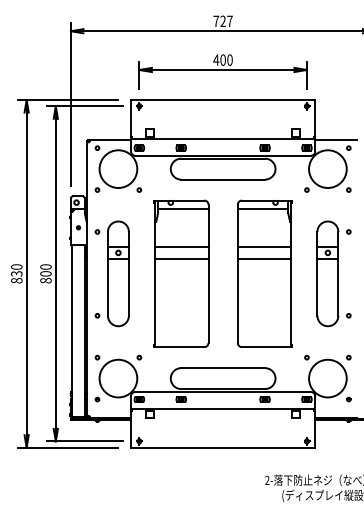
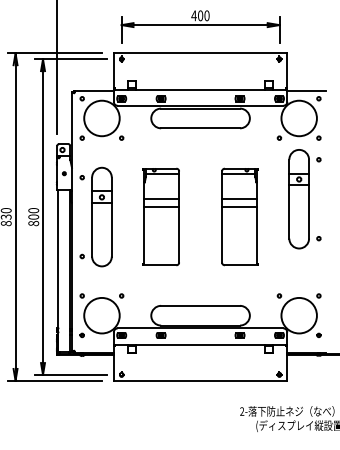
part: (181, 273) -> (161, 216), size x0.7
part: (264, 273) -> (239, 216), size x0.7
part: (333, 273) -> (304, 198), moved

